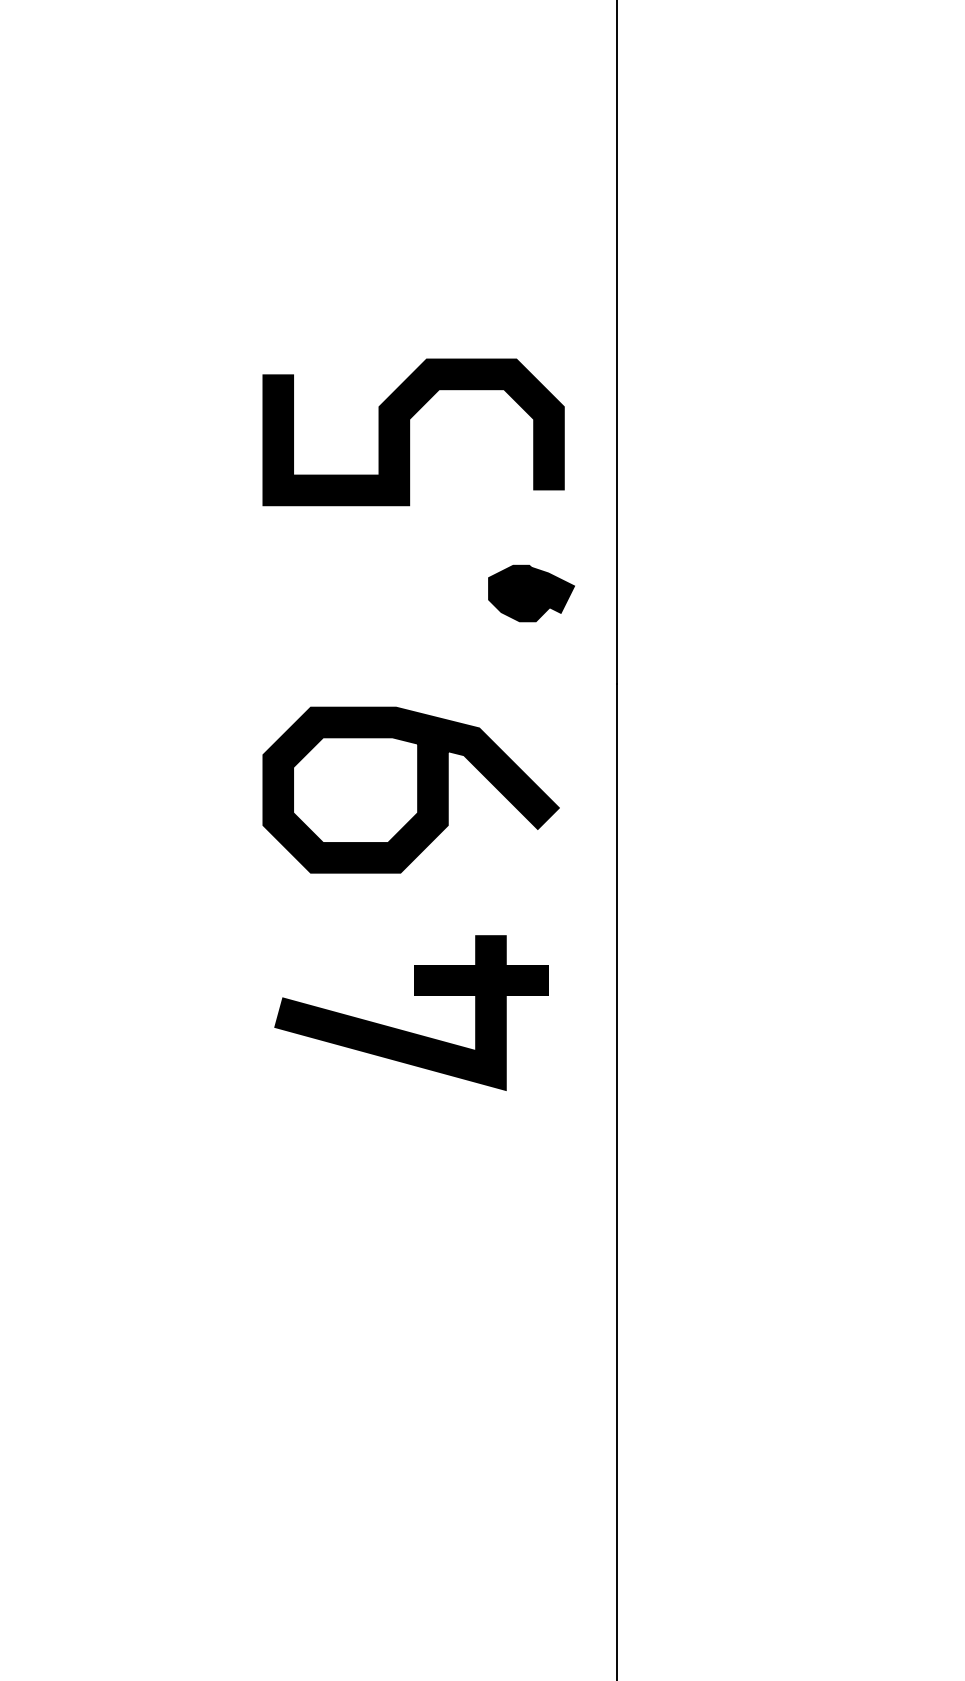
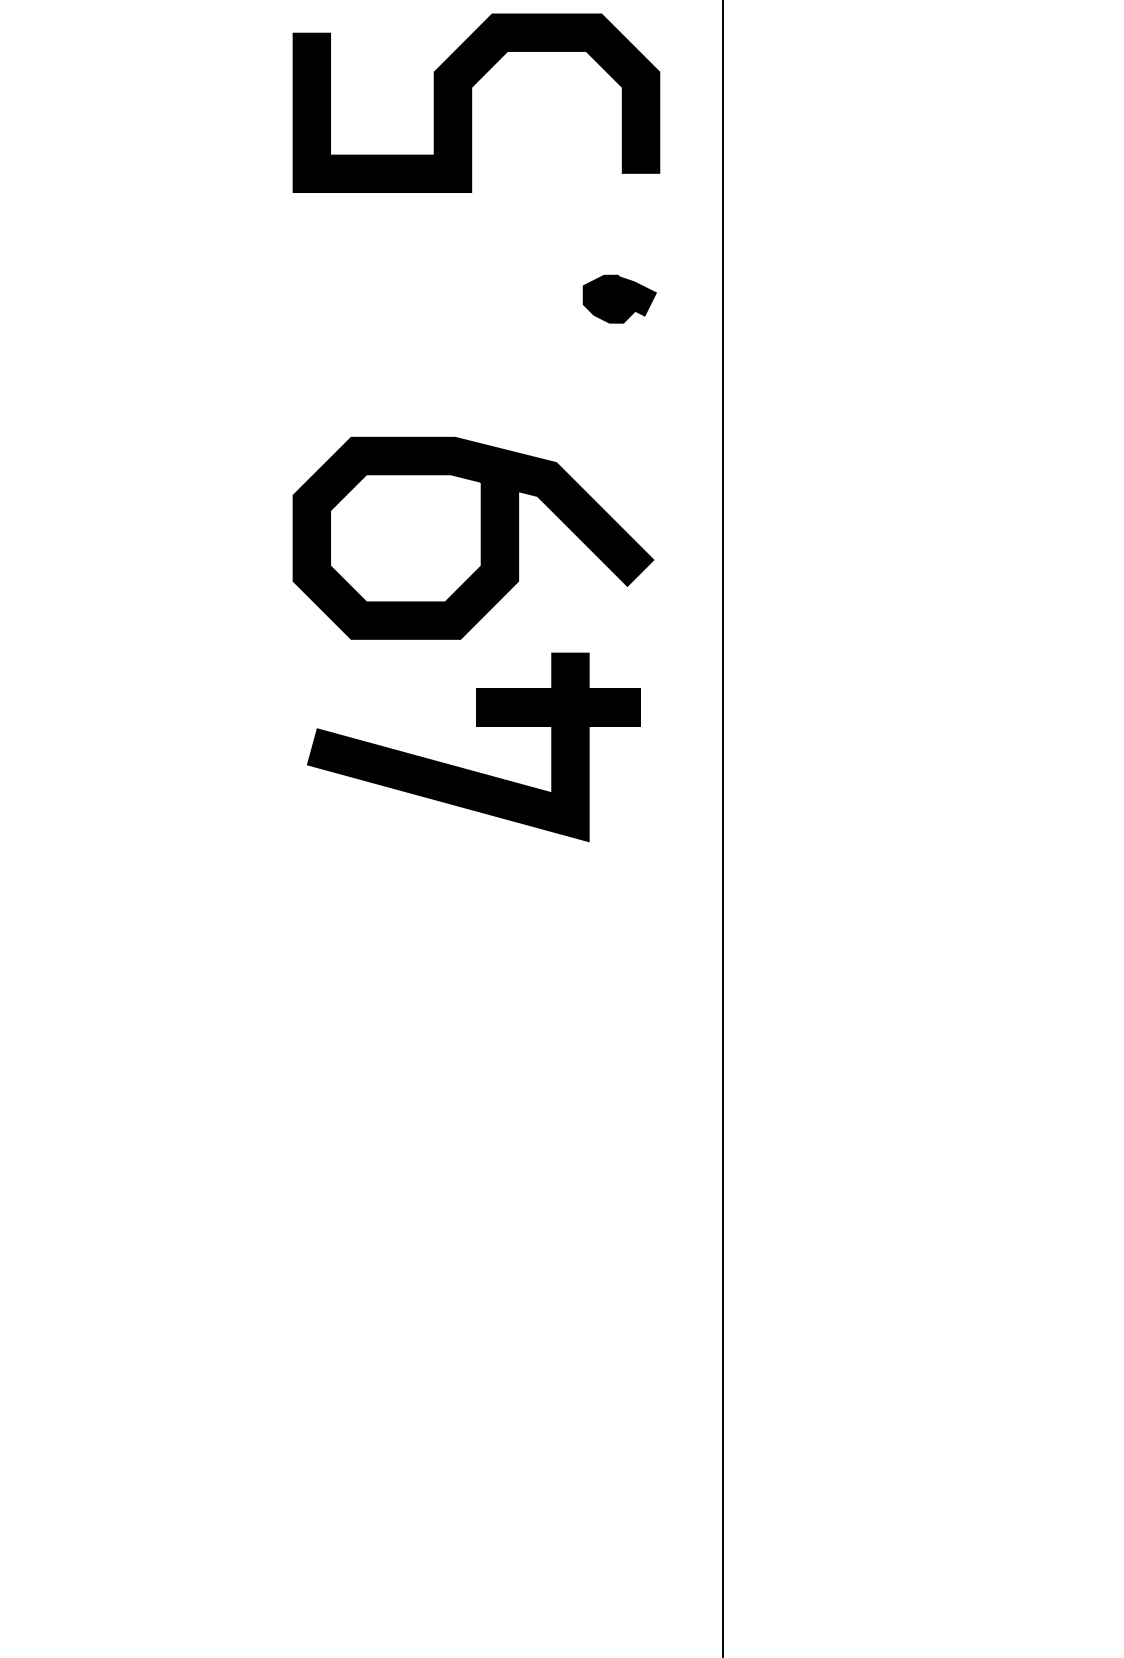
part: (531, 593) -> (619, 299), size x0.7
part: (414, 995) -> (477, 726), moved

